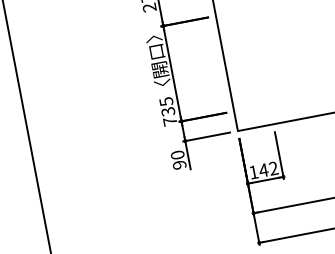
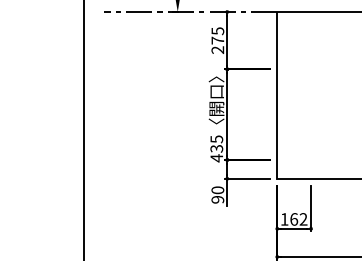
text: (169, 121) -> (216, 158), 735 -> 435
text: (263, 170) -> (293, 219), 142 -> 162

